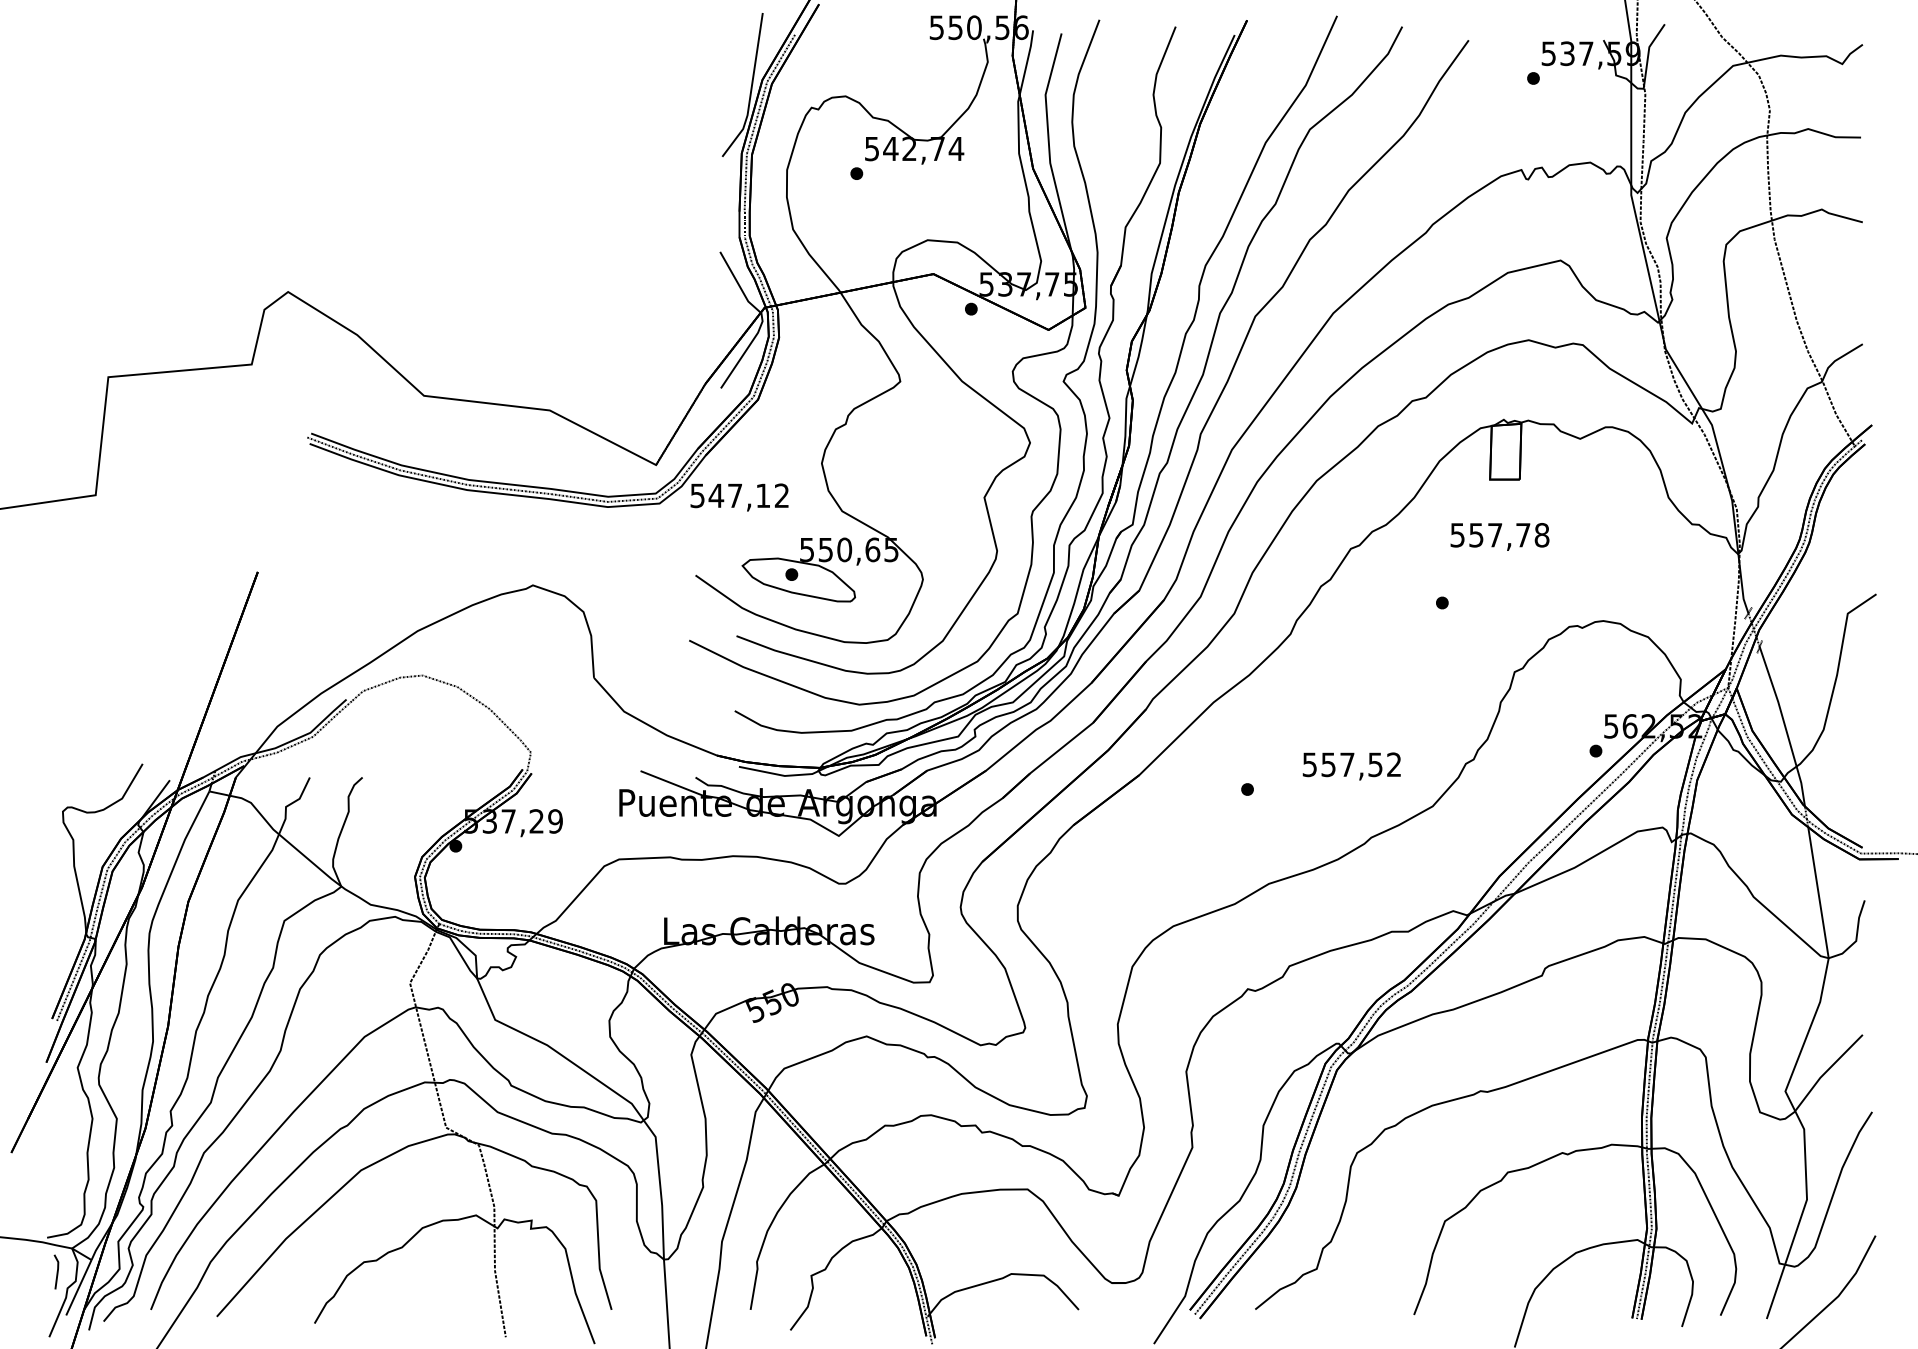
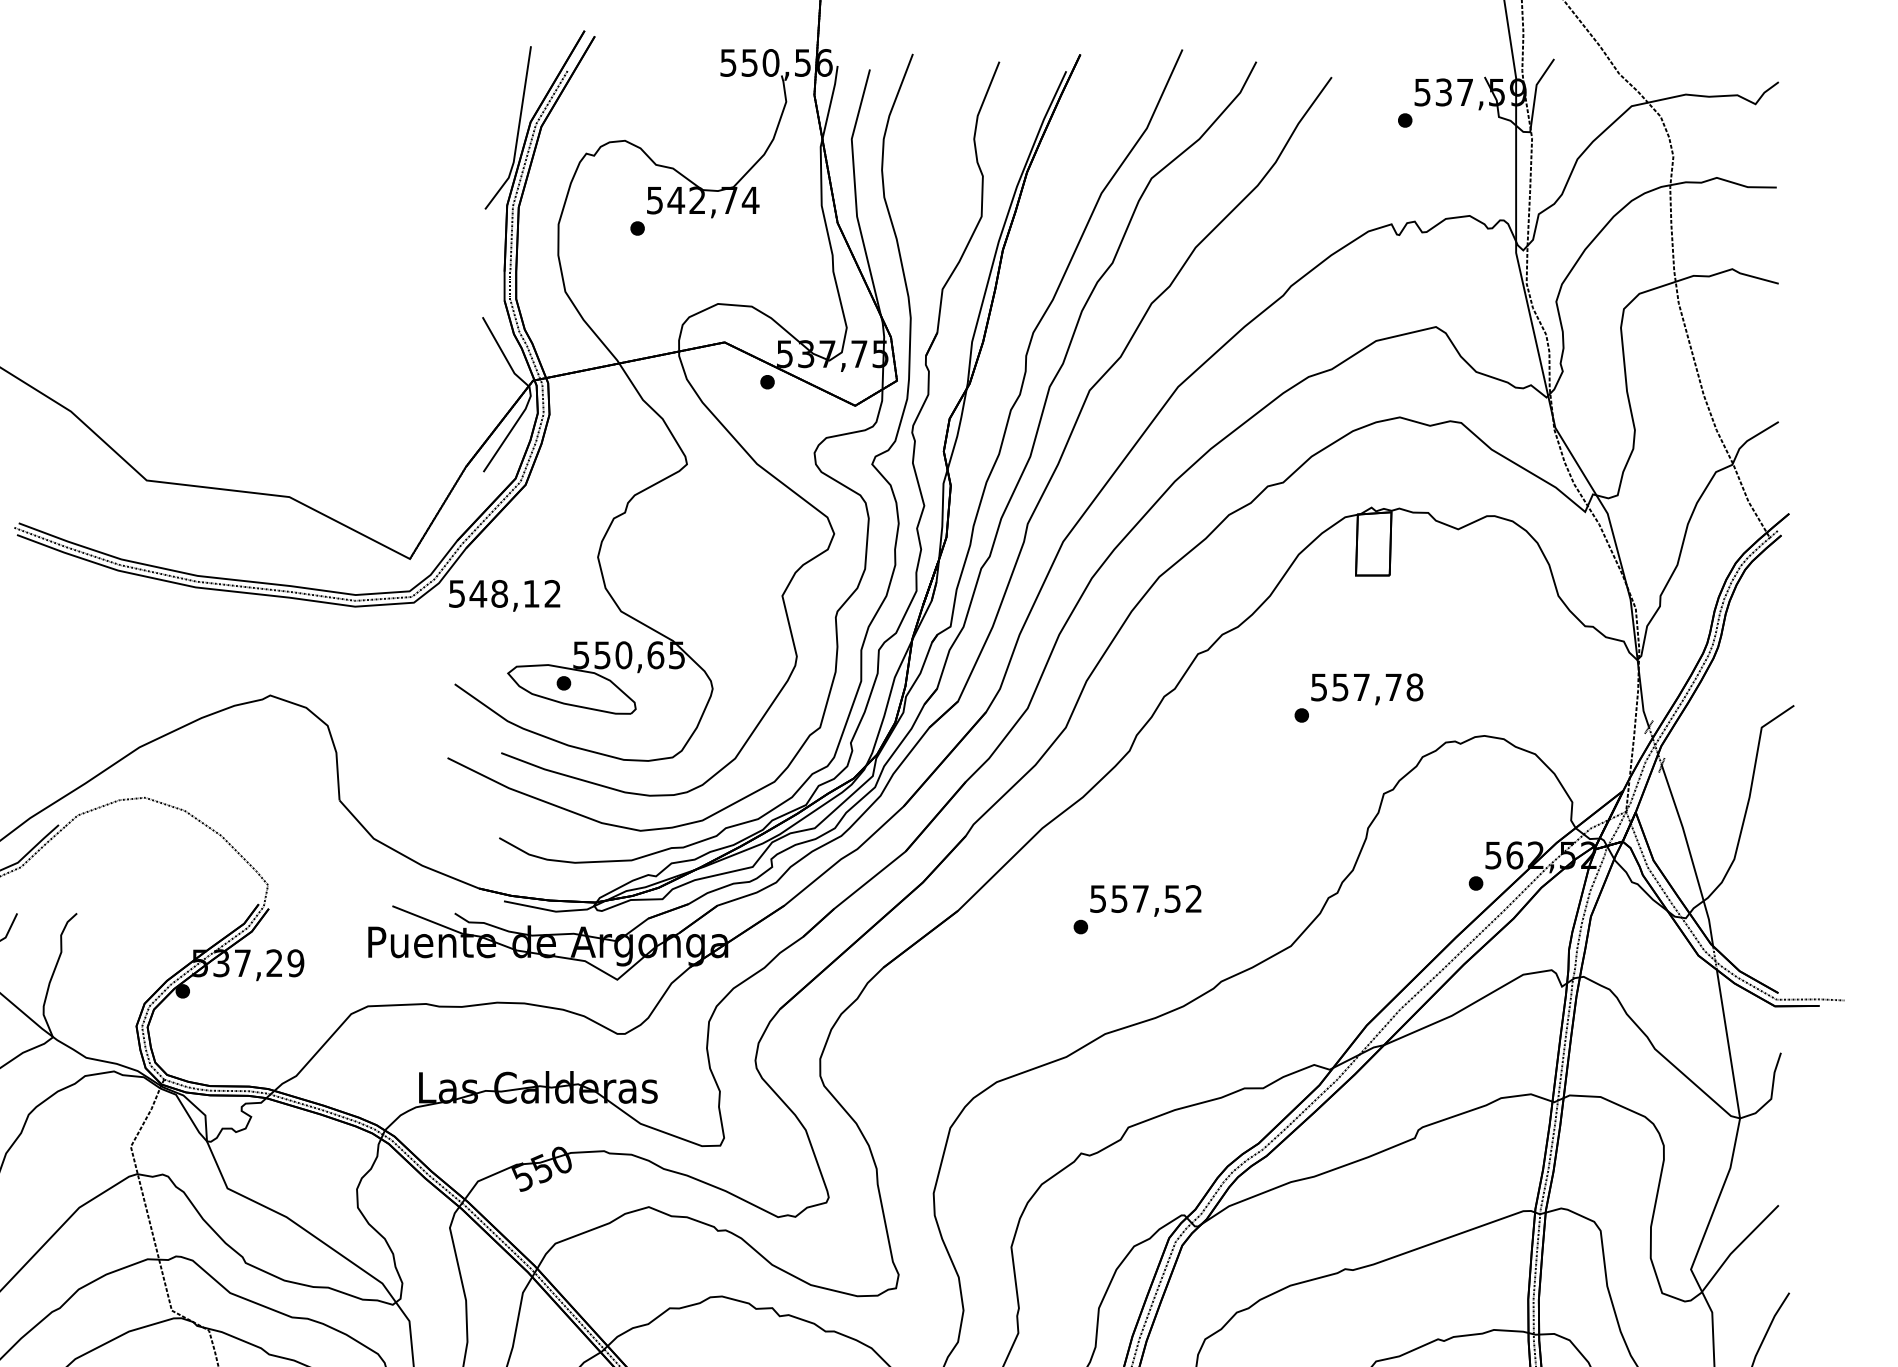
text: (734, 495) -> (498, 593), 547,12 -> 548,12
text: (1499, 536) -> (1366, 688), moved
text: (1351, 766) -> (1145, 900), moved

